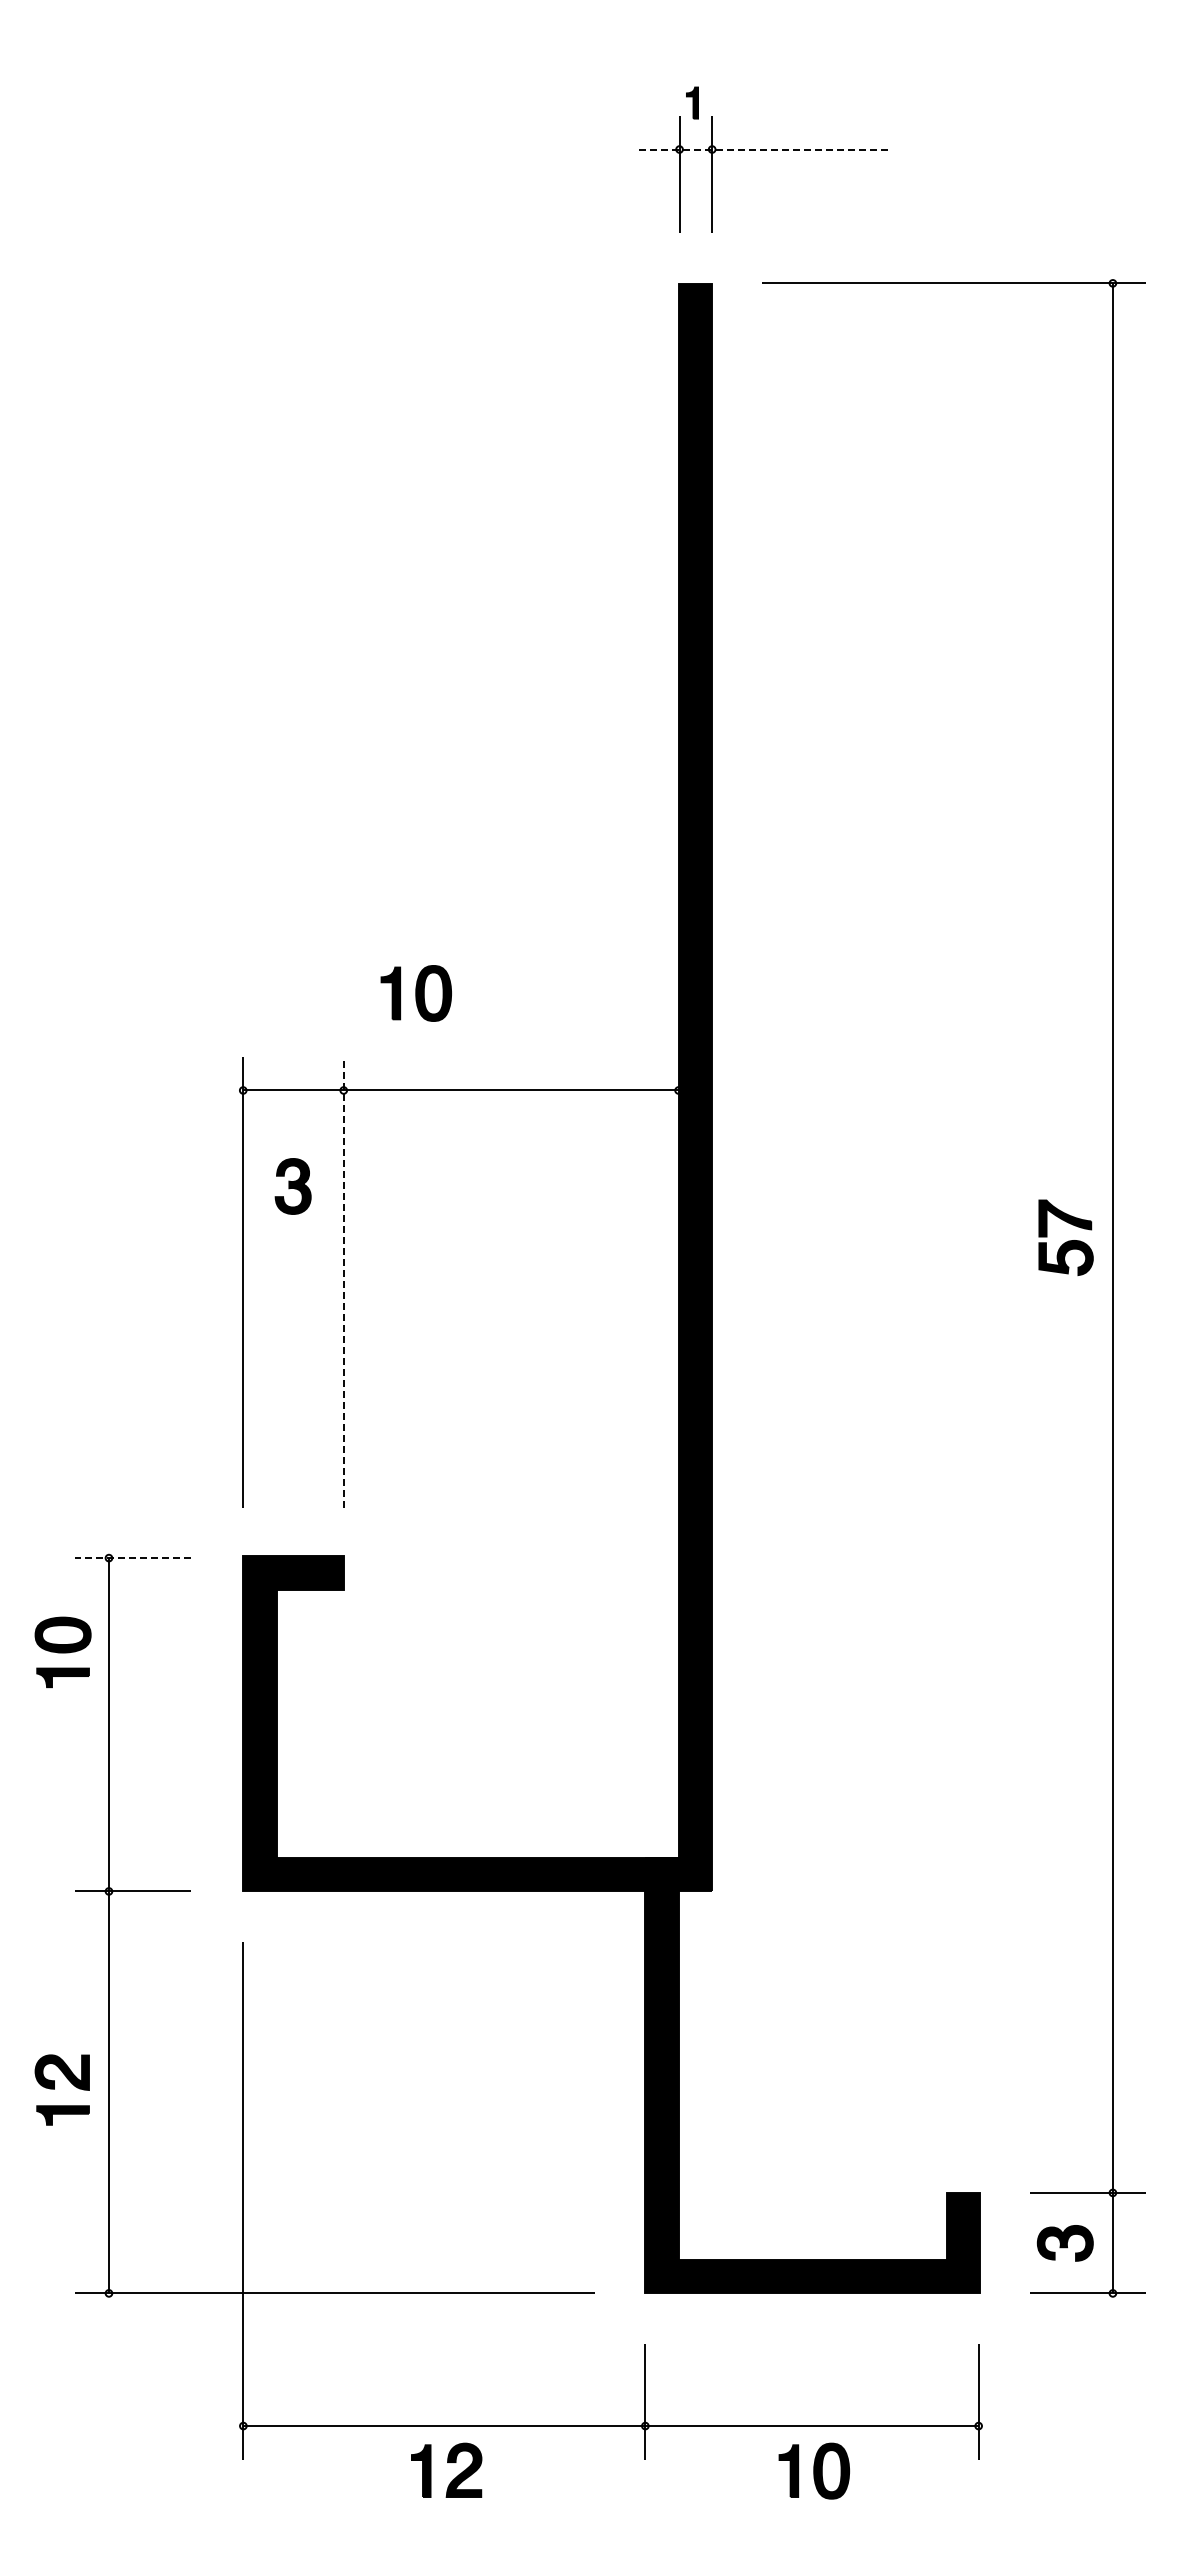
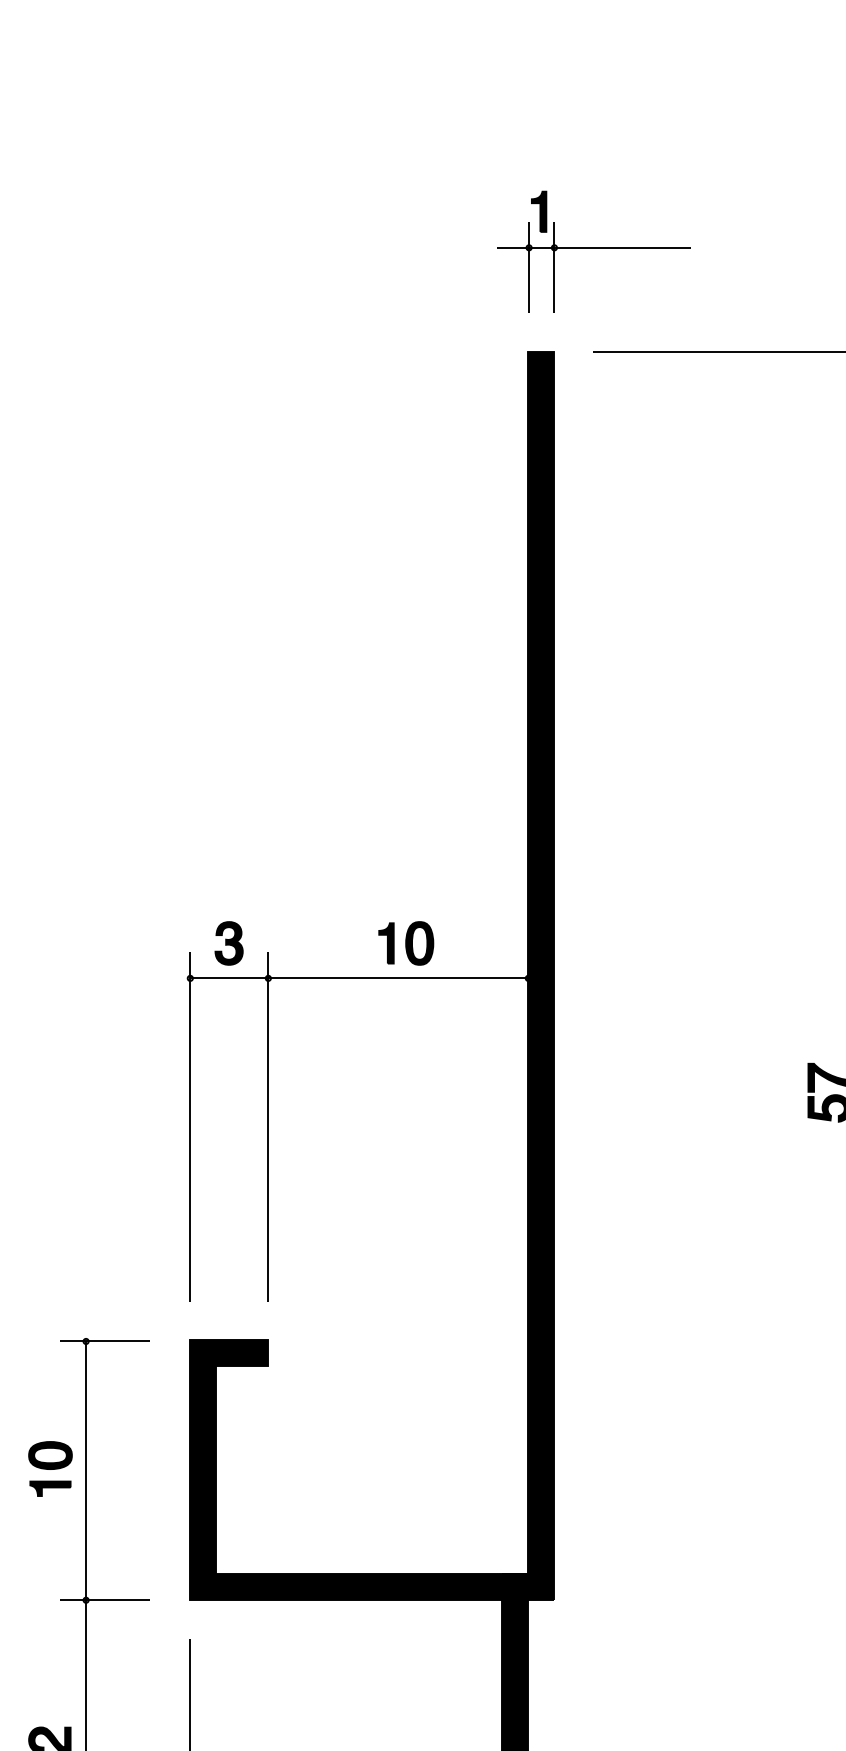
part: (692, 102) -> (539, 211), size x1.67
line: (763, 149) -> (594, 247), dashed -> solid
part: (415, 993) -> (405, 943), moved
part: (292, 1186) -> (228, 943), moved
line: (343, 1281) -> (268, 1126), dashed -> solid
line: (133, 1558) -> (105, 1341), dashed -> solid
part: (62, 1652) -> (50, 1469), moved

